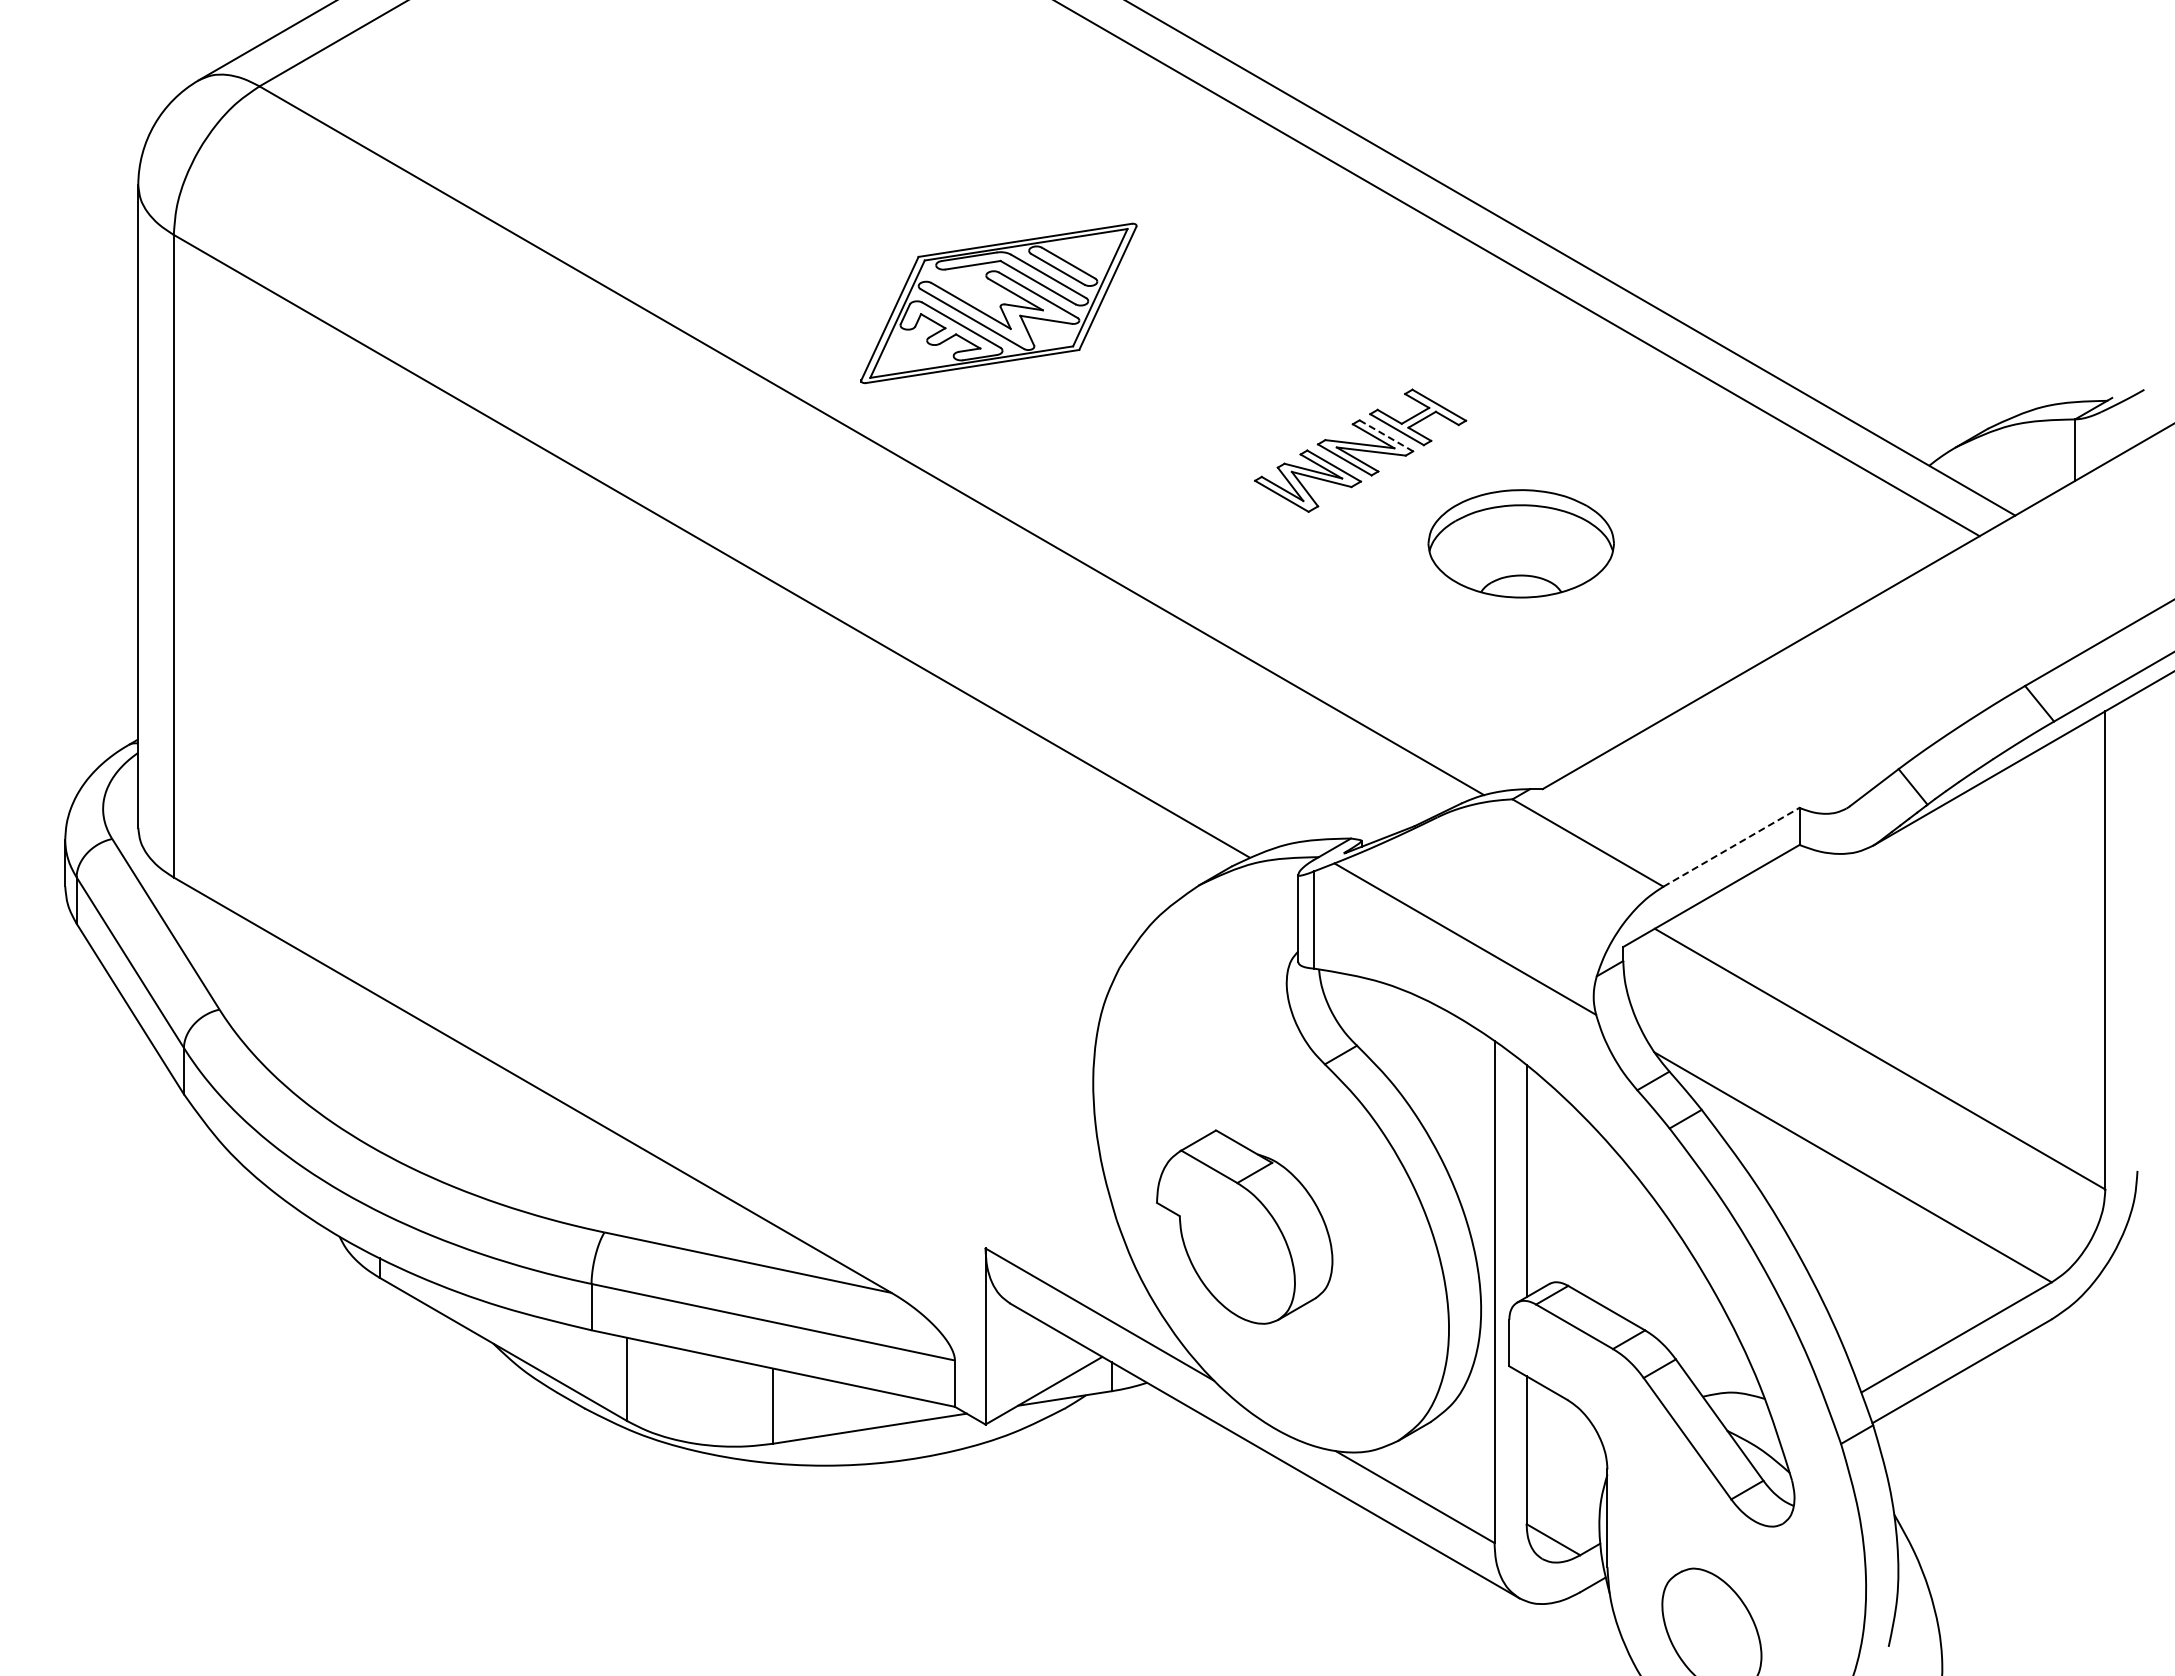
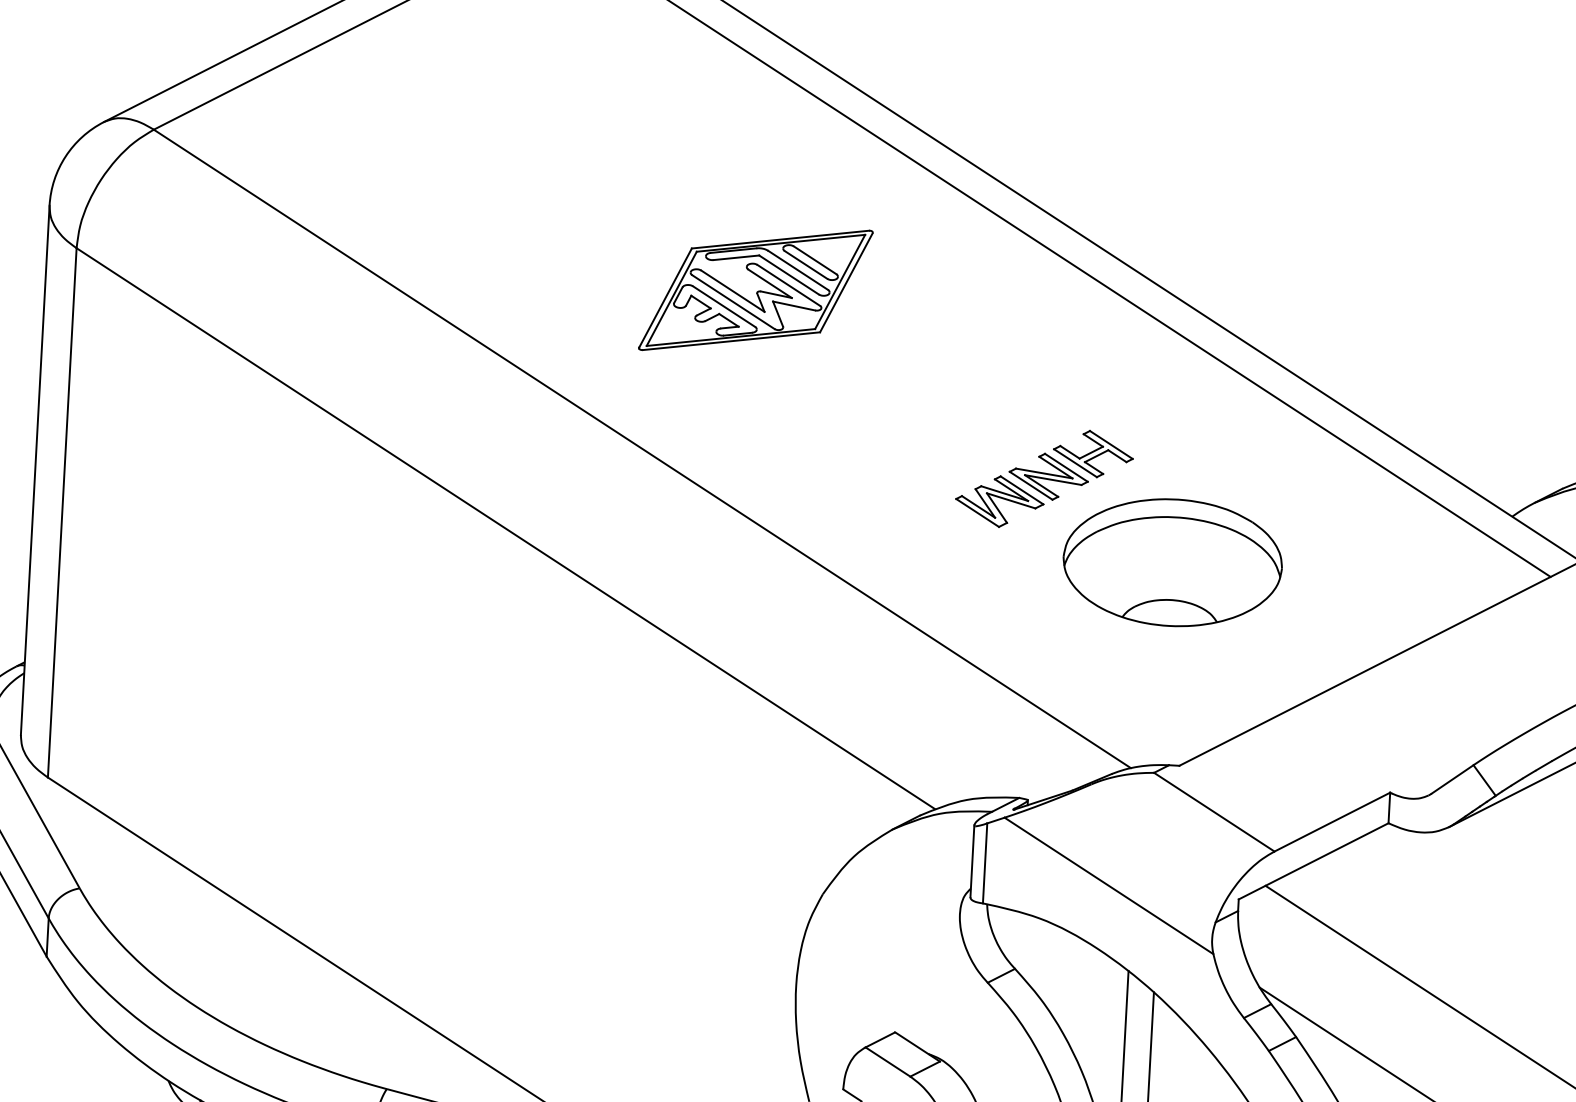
part: (998, 303) -> (755, 290), moved
line: (1386, 435) -> (1066, 467), dashed -> solid
part: (1520, 543) -> (1172, 562), size x1.43
line: (1731, 847) -> (1332, 822), dashed -> solid

